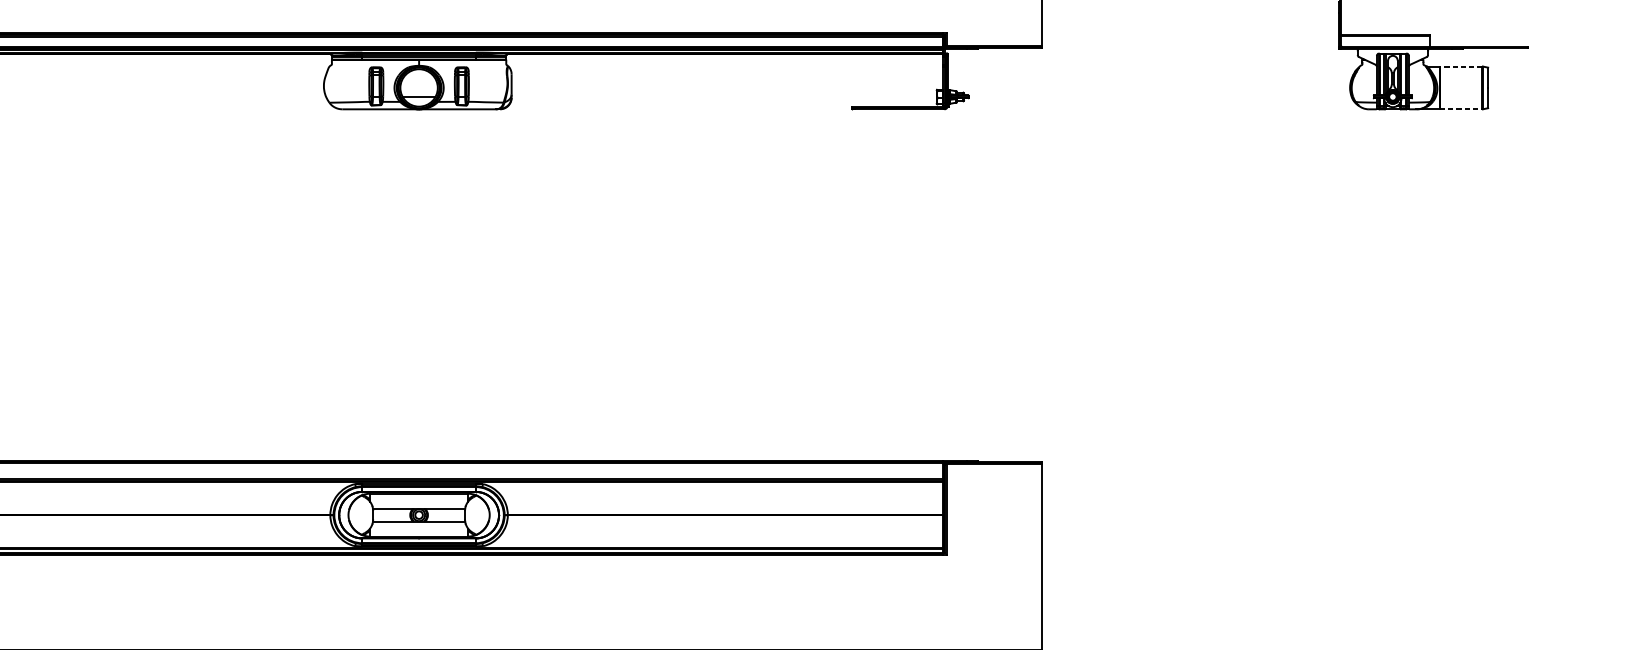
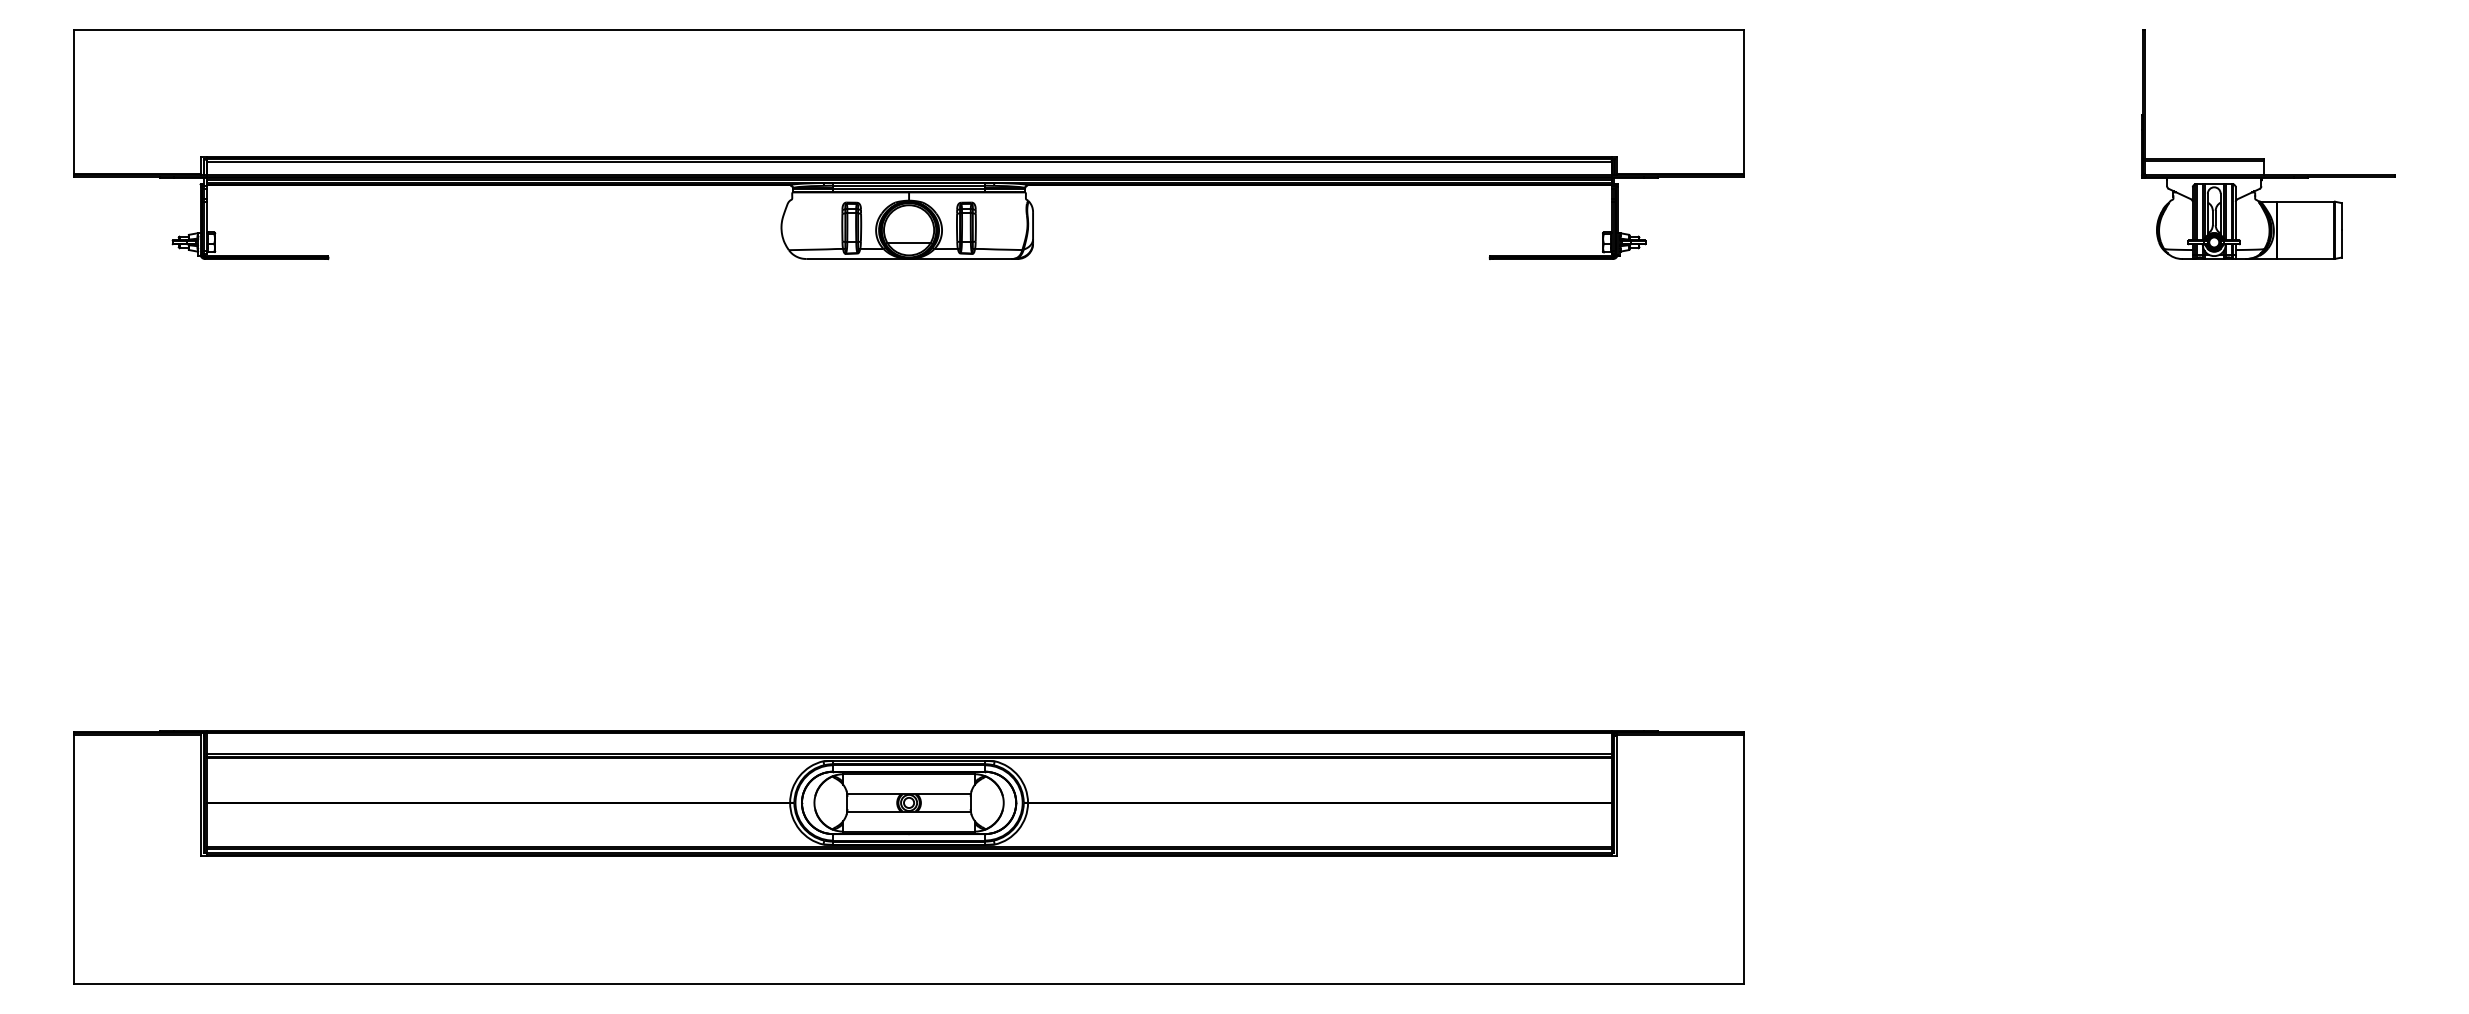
line: (1460, 66) -> (2305, 201), dashed -> solid
line: (1461, 109) -> (2306, 259), dashed -> solid

